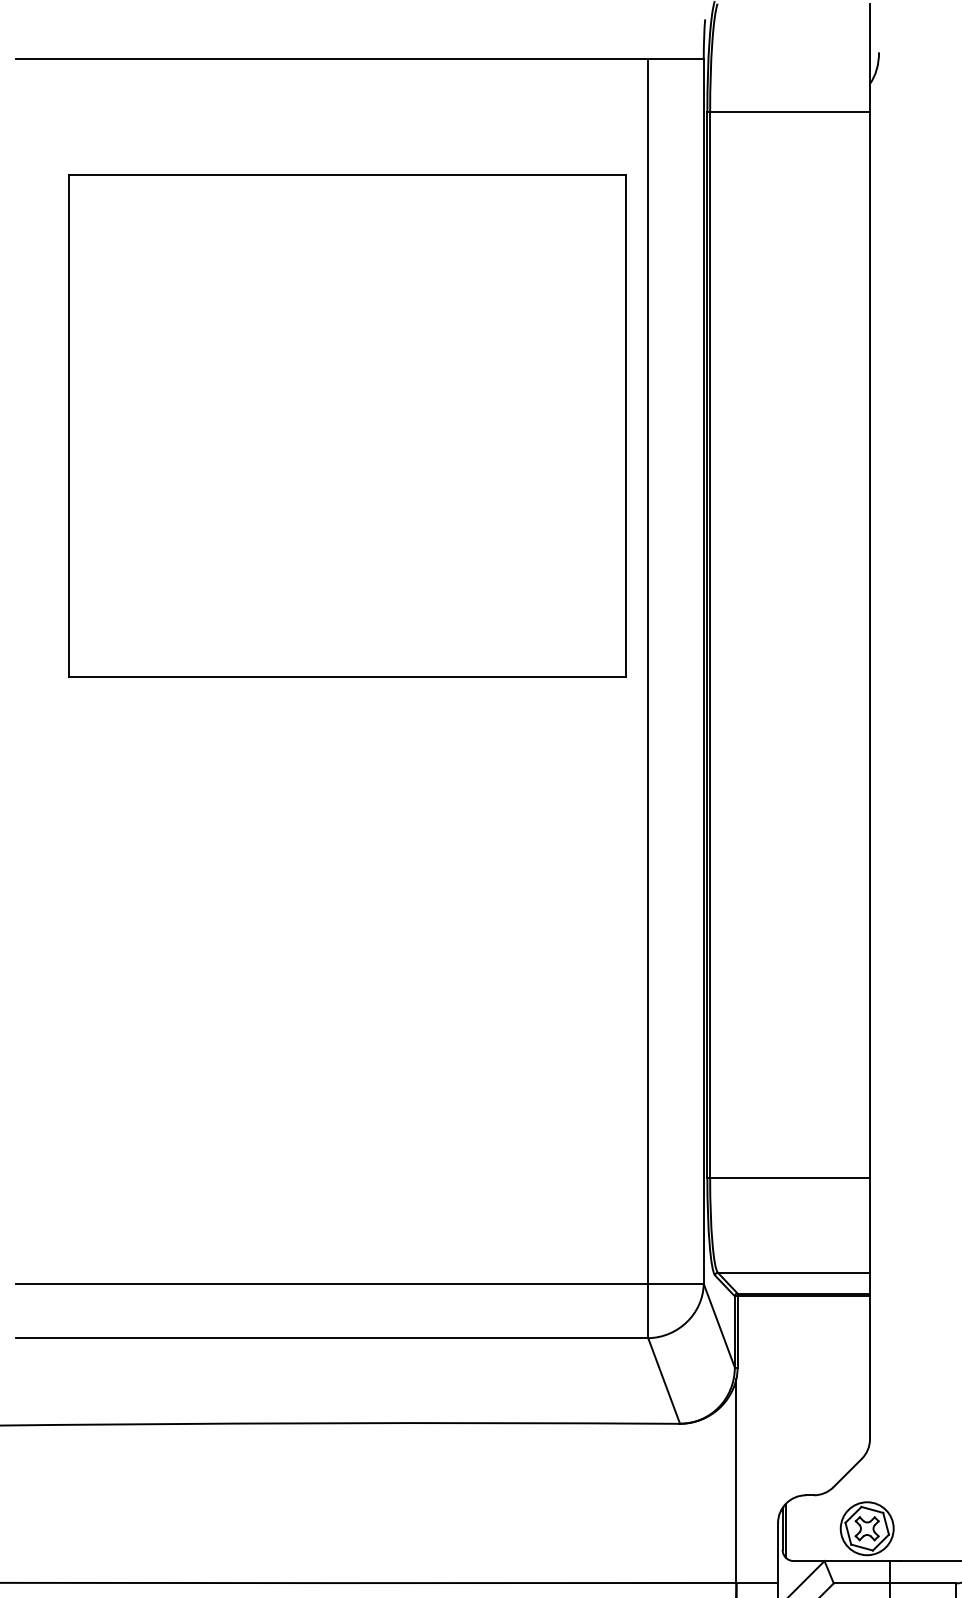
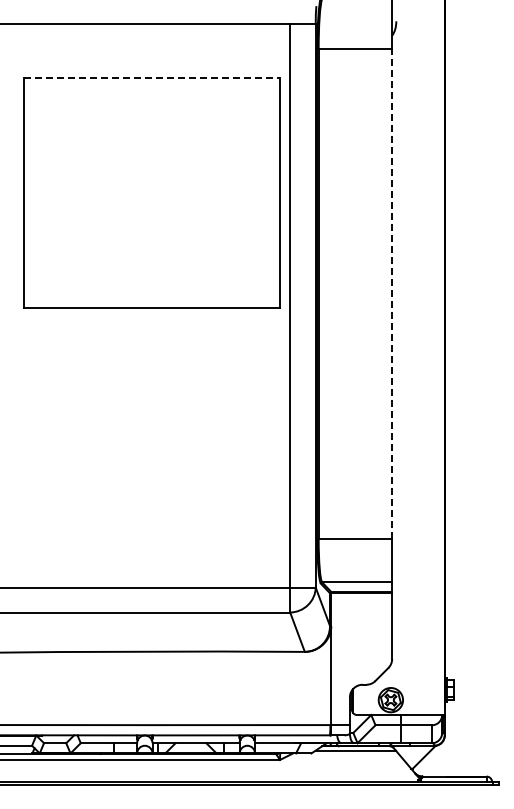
line: (348, 174) -> (152, 77), solid -> dashed
line: (870, 644) -> (392, 293), solid -> dashed

